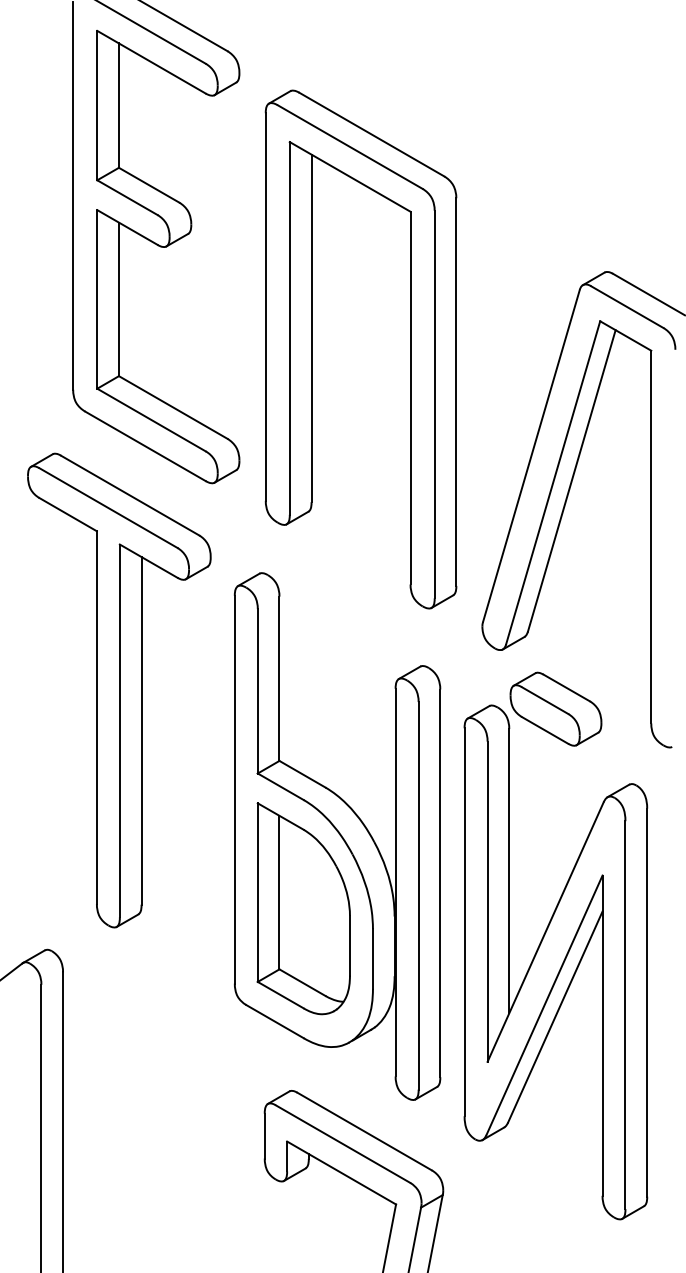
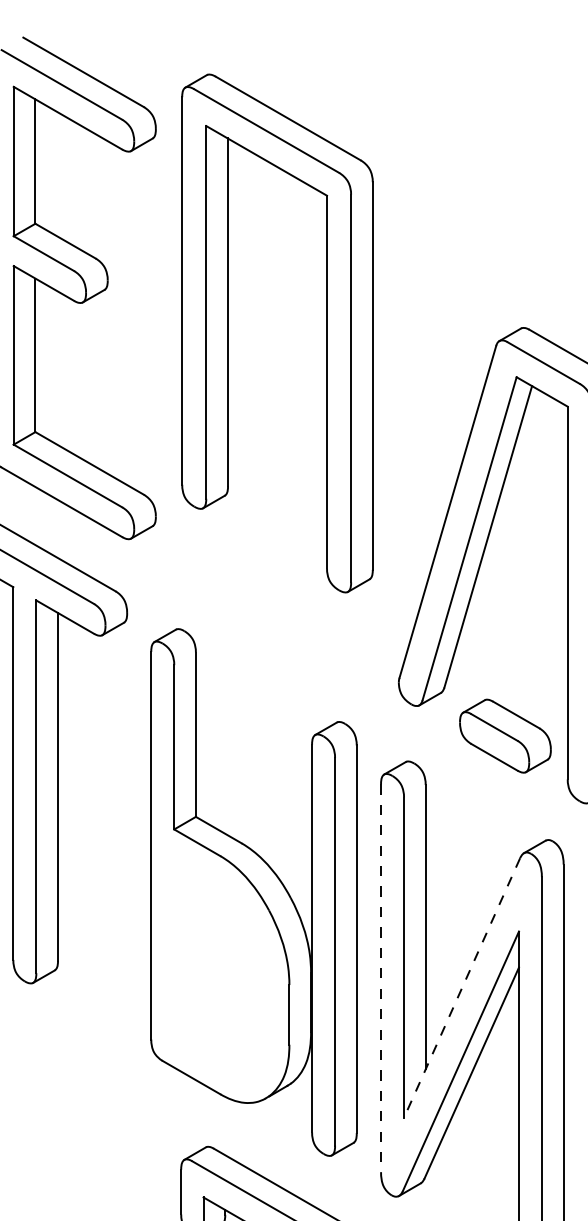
part: (312, 349) -> (228, 333), moved
part: (555, 708) -> (504, 735), moved
part: (303, 908) -> (219, 964), removed
line: (464, 922) -> (380, 978), solid -> dashed
line: (545, 932) -> (461, 988), solid -> dashed

